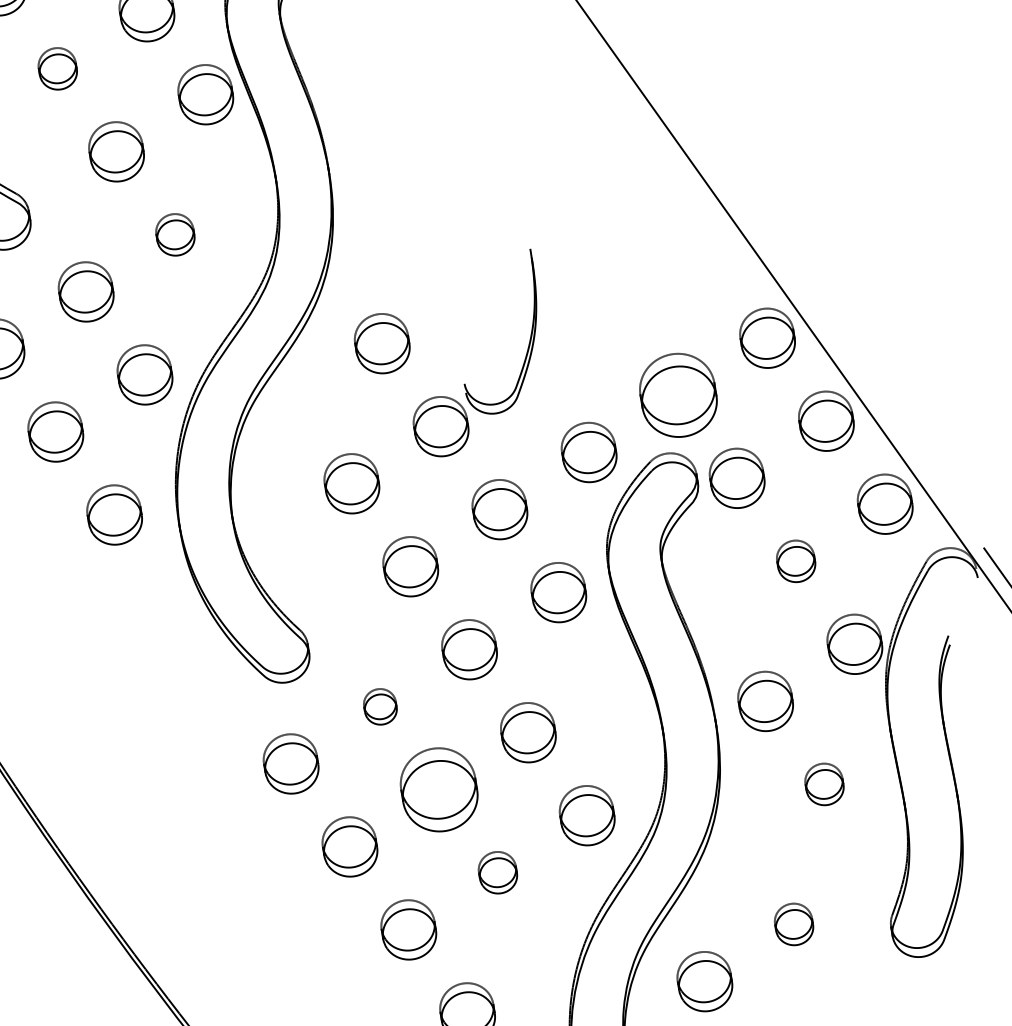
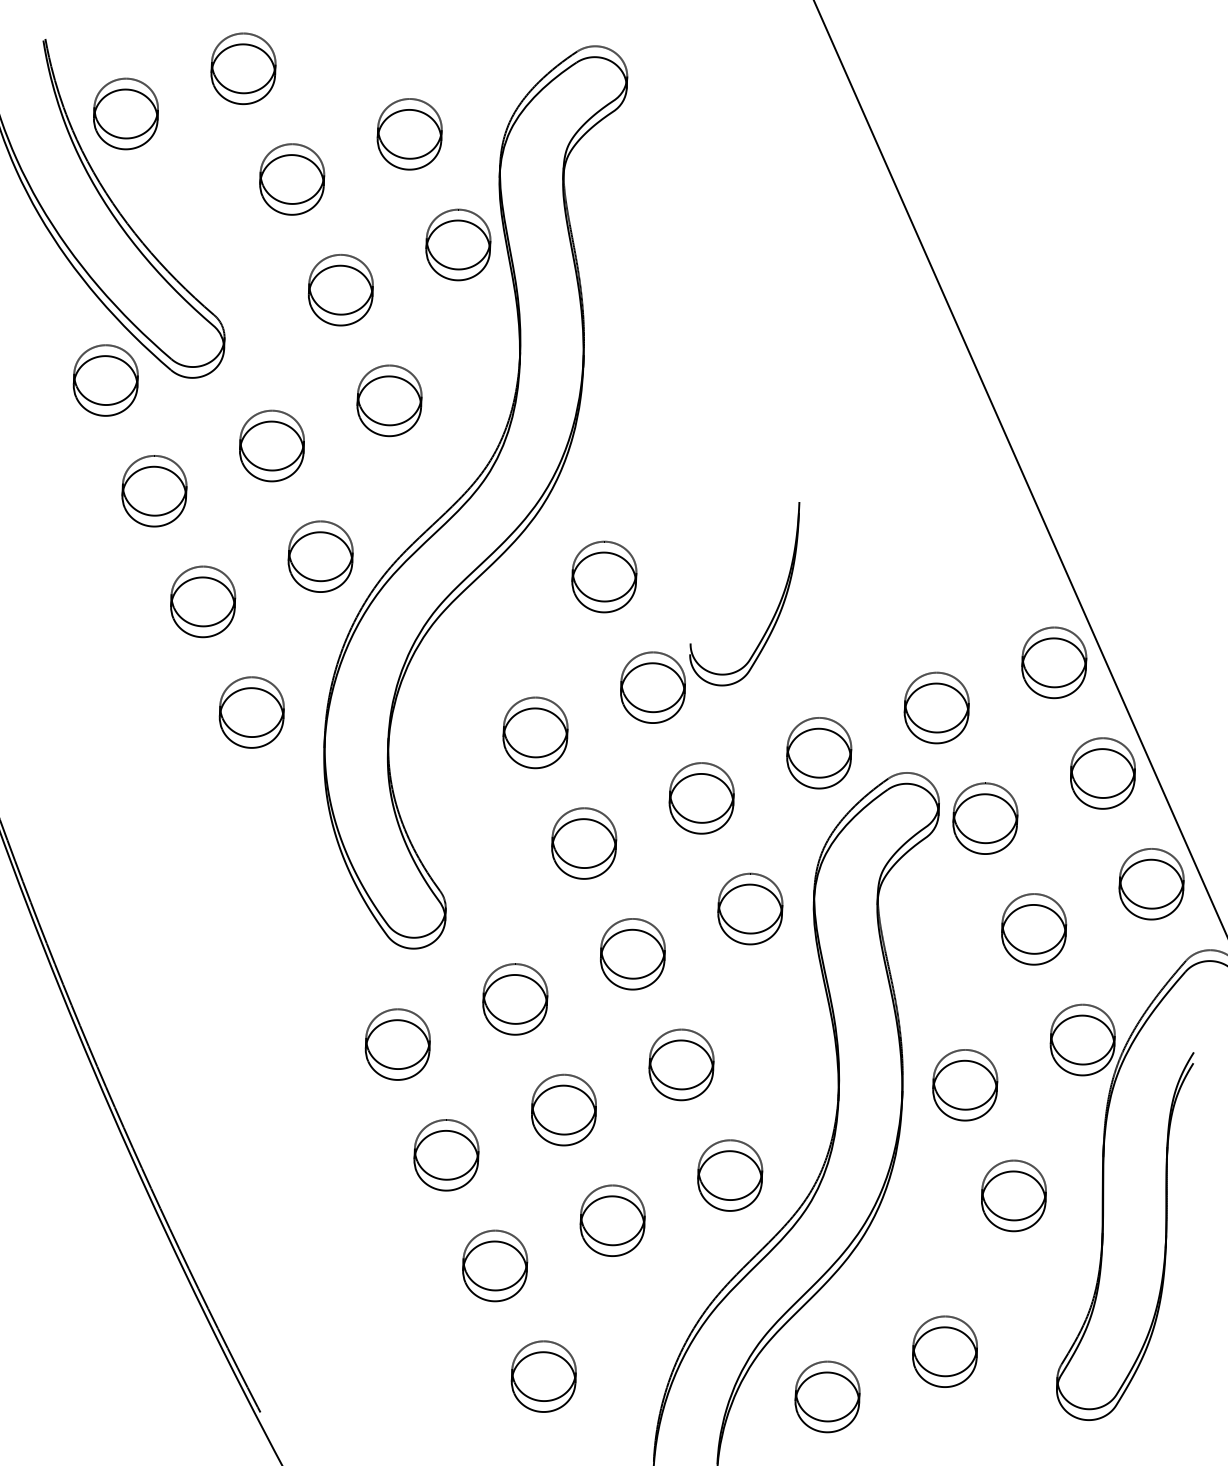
part: (58, 68) -> (292, 179), size x1.43
part: (175, 234) -> (389, 400), size x1.43
part: (678, 395) -> (936, 707), size x0.71
part: (796, 561) -> (1034, 929), size x1.43
part: (380, 706) -> (515, 999), size x1.67
part: (824, 784) -> (1013, 1195), size x1.43
part: (438, 789) -> (563, 1109), size x0.71
part: (497, 872) -> (612, 1220), size x1.43
part: (793, 924) -> (944, 1351), size x1.43

